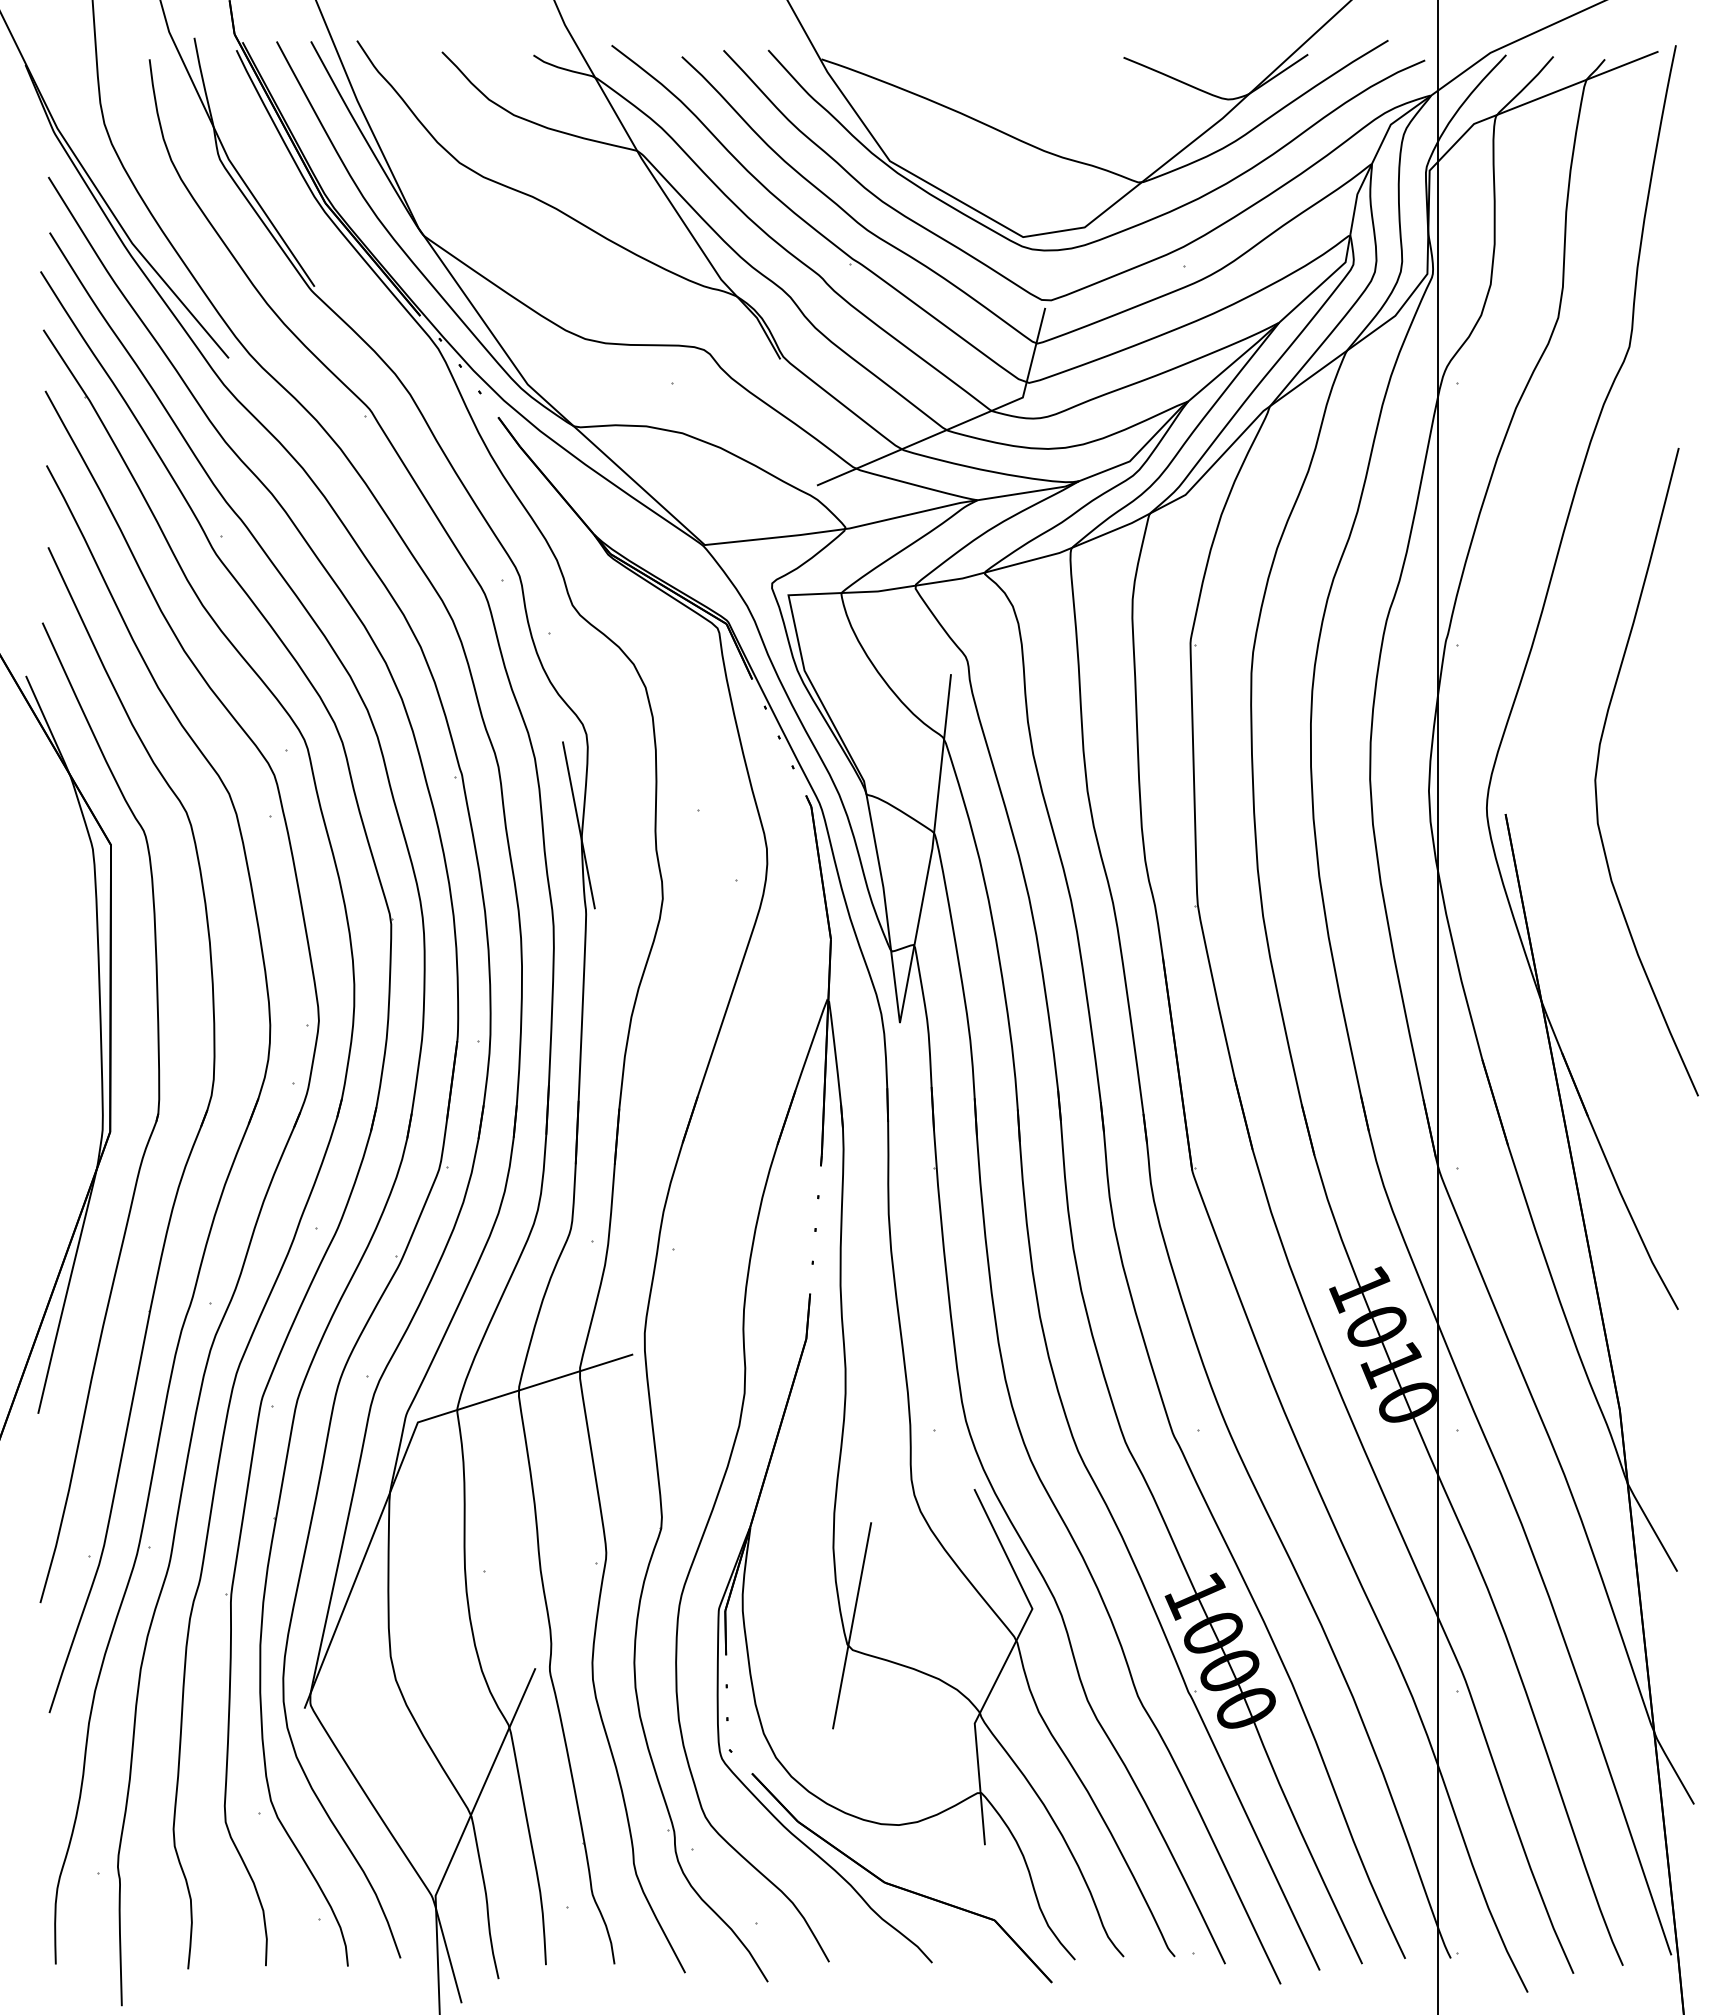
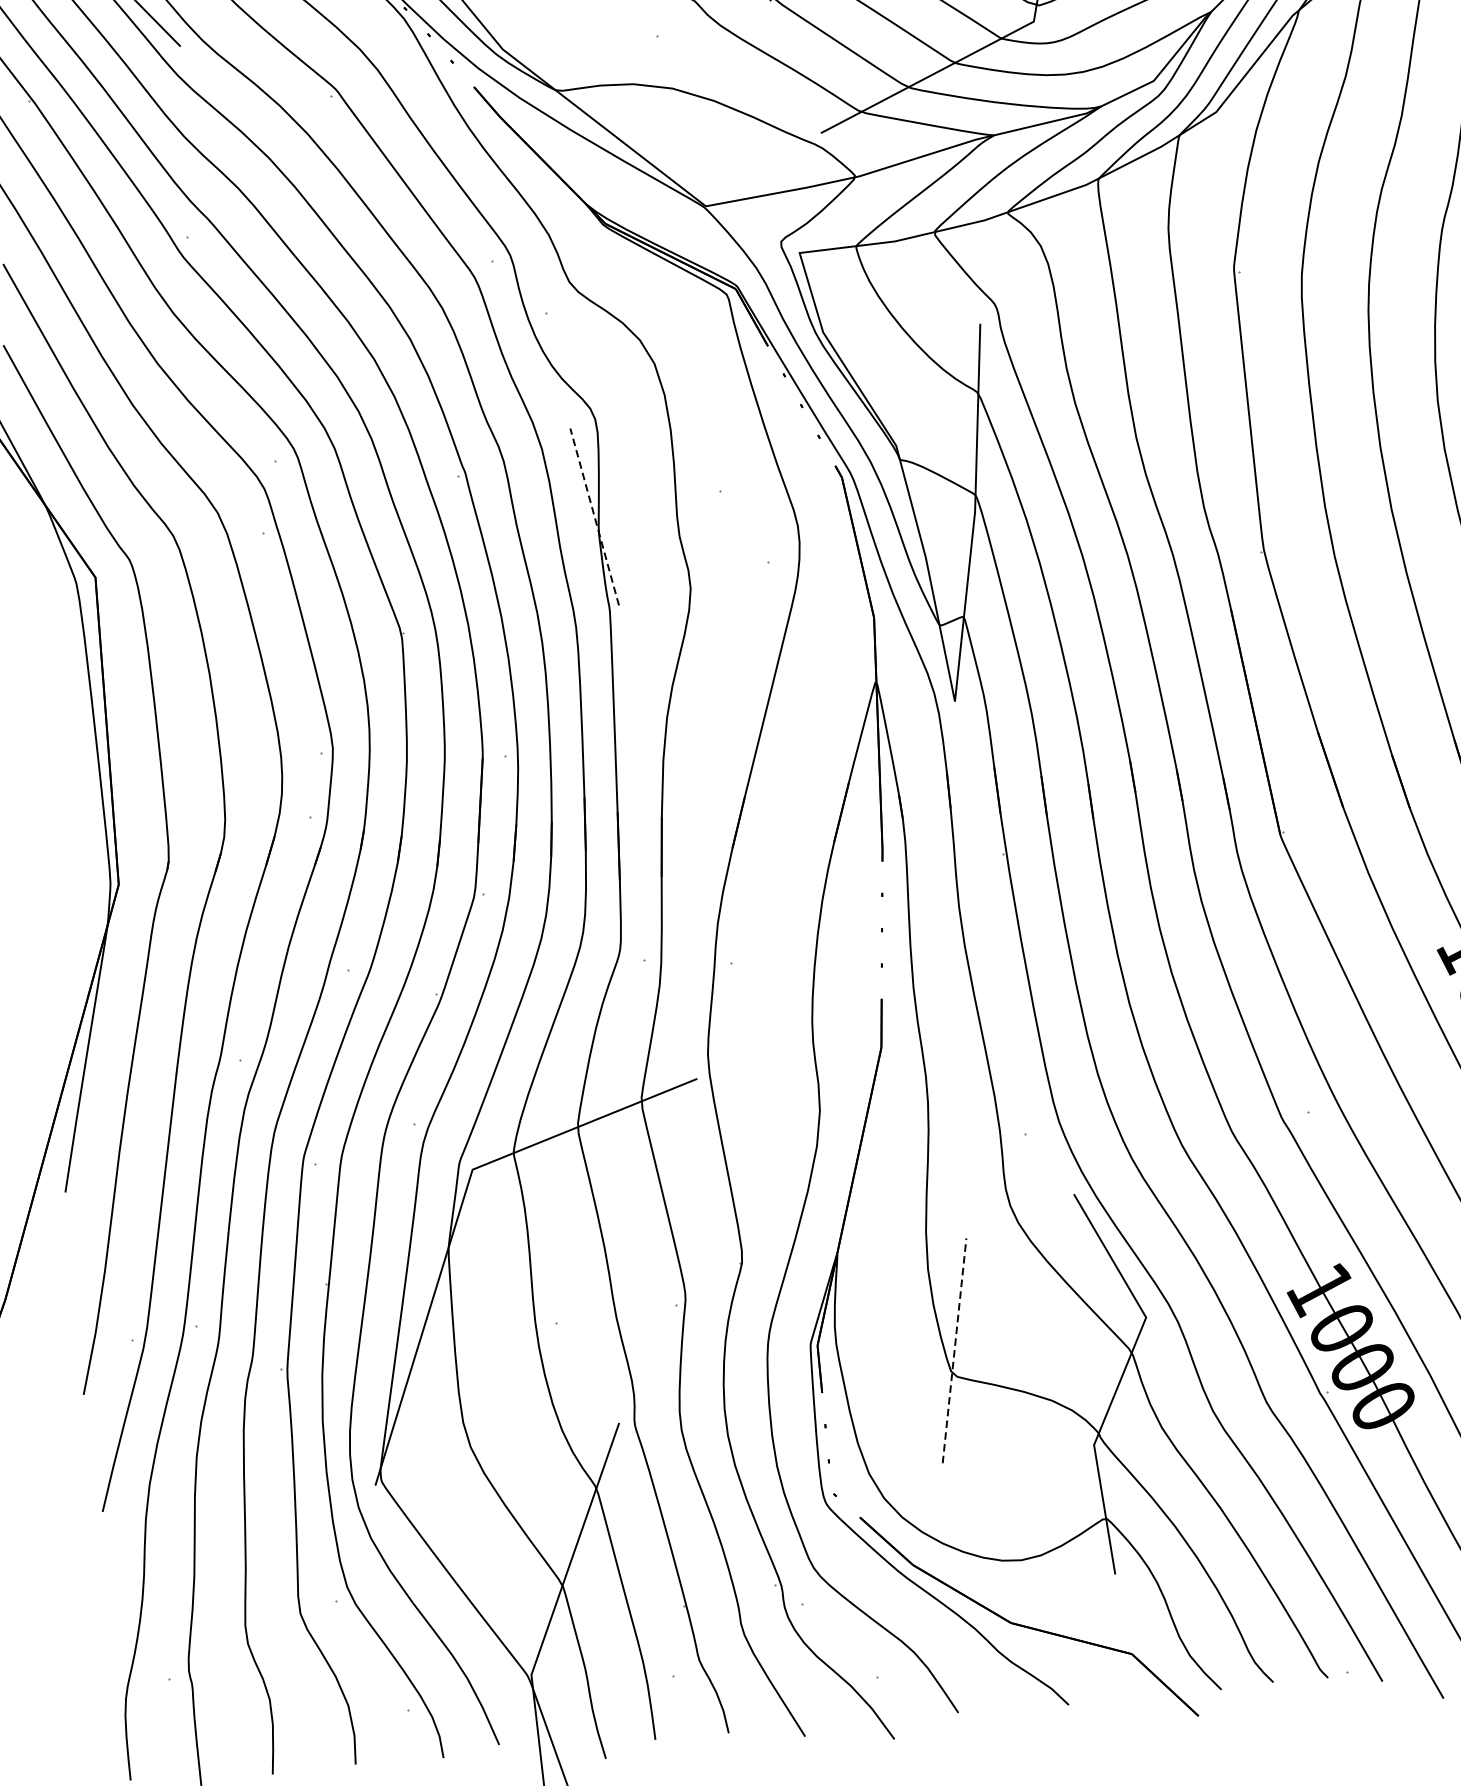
line: (578, 824) -> (594, 516), solid -> dashed
line: (852, 1625) -> (954, 1350), solid -> dashed

